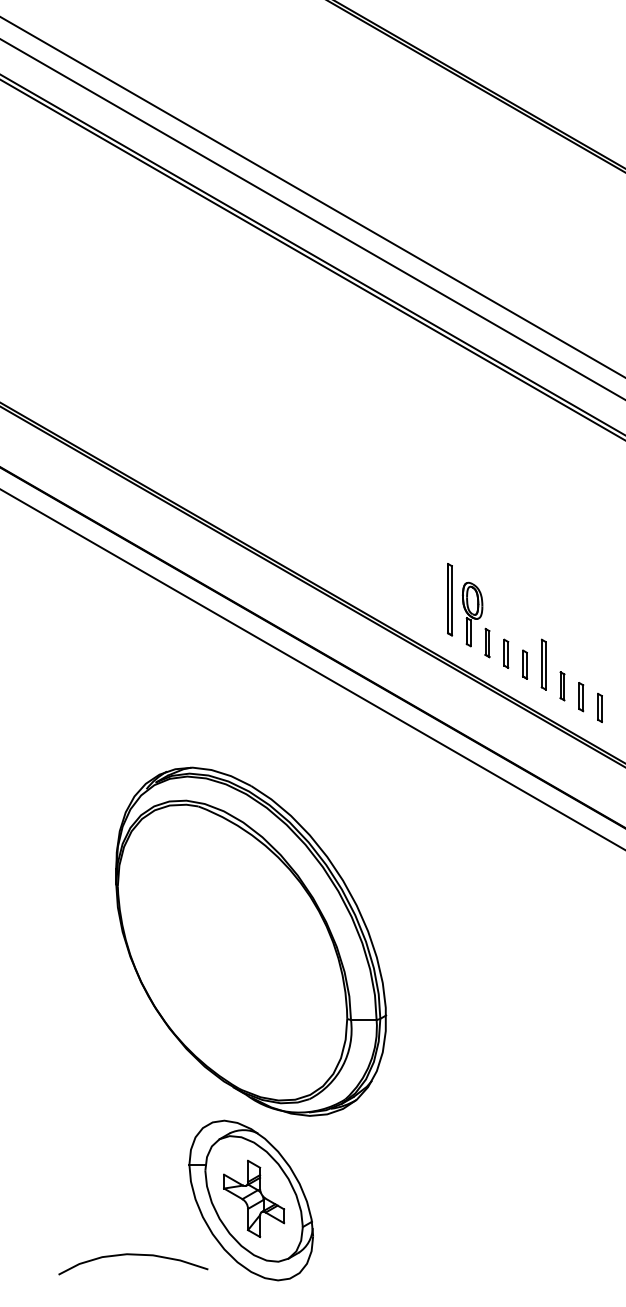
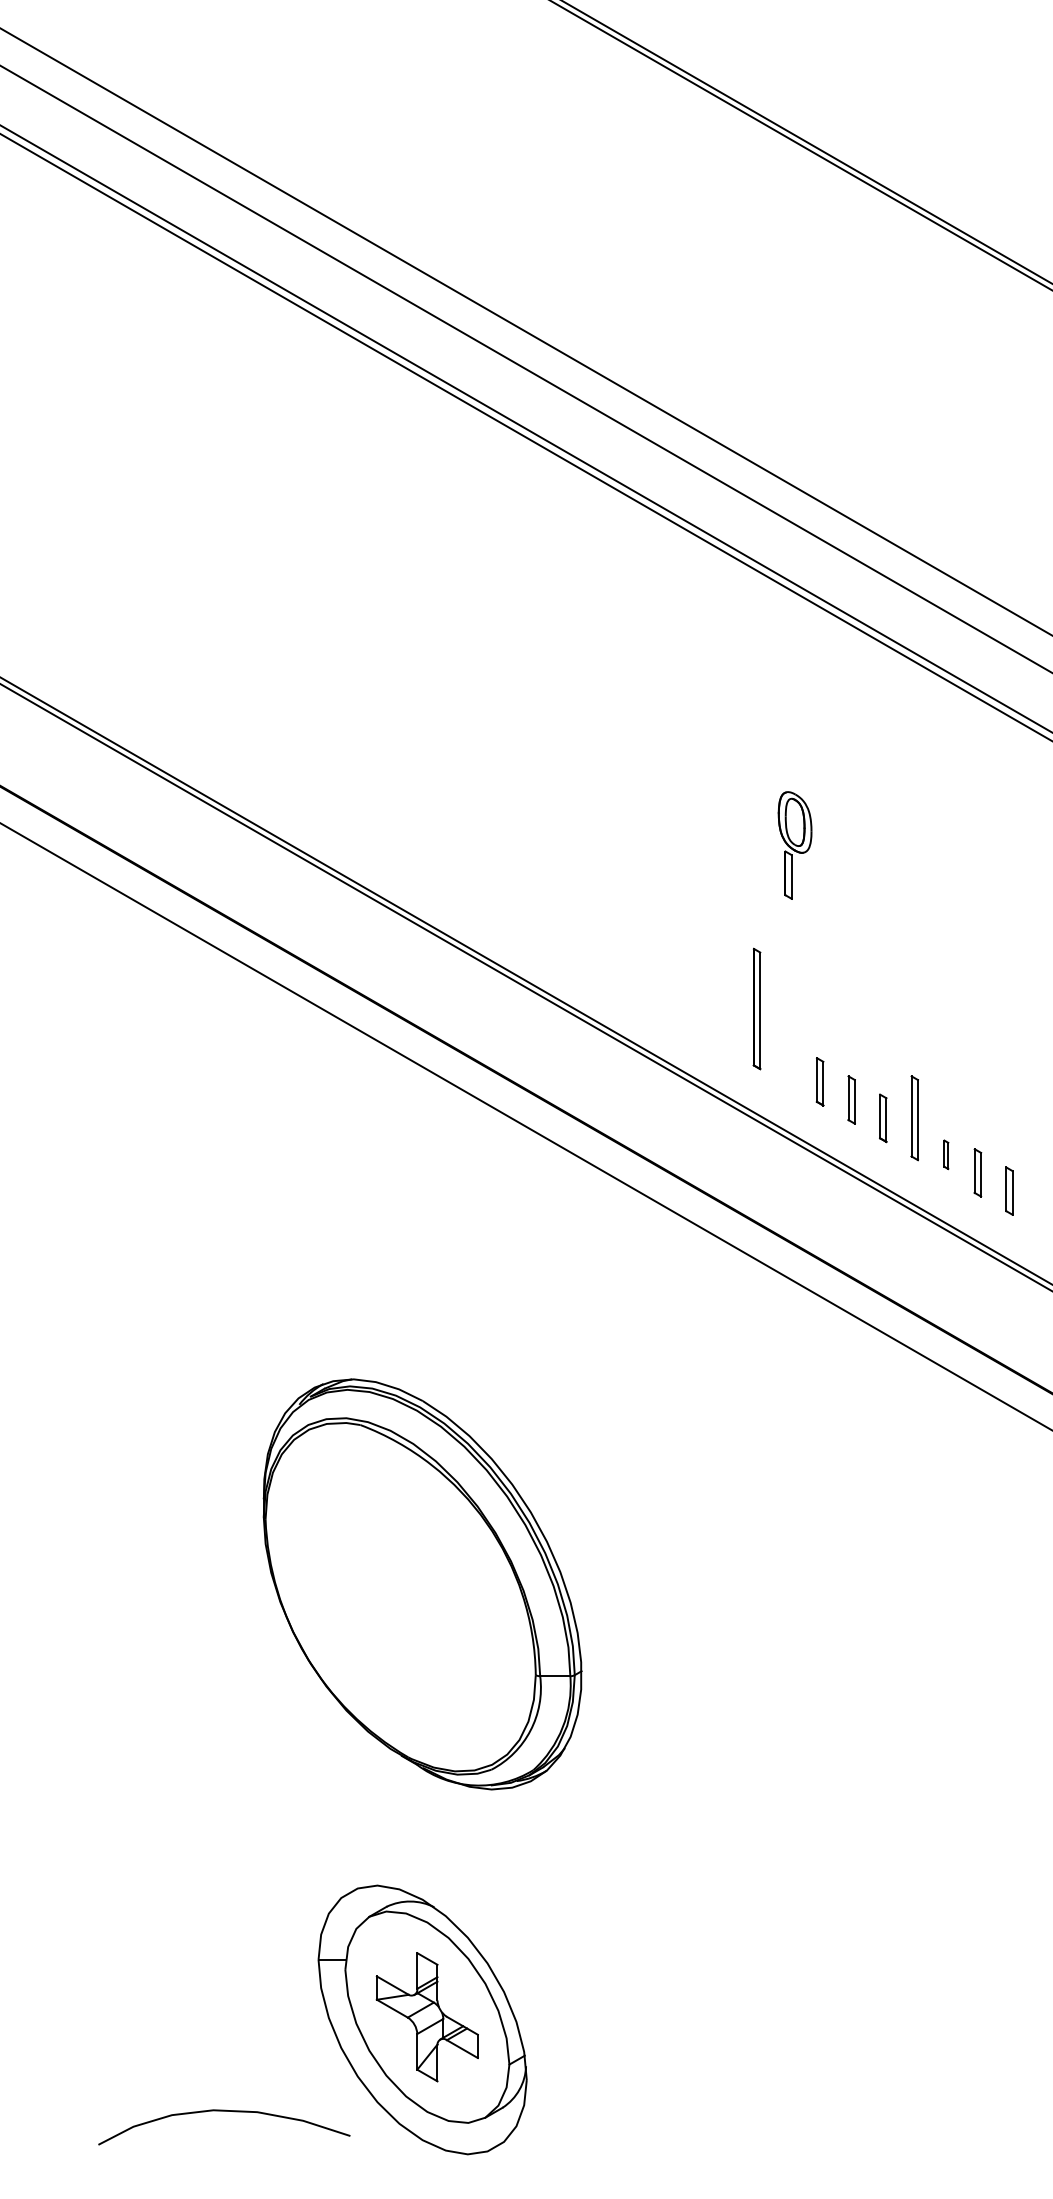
part: (472, 614) -> (794, 845), moved
part: (562, 686) -> (946, 1155), size x0.6
part: (251, 941) -> (423, 1584), size x0.7

